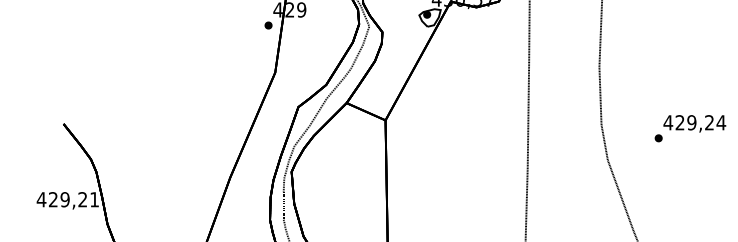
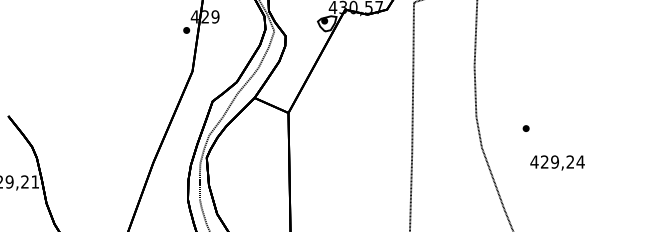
text: (694, 123) -> (557, 162), moved

